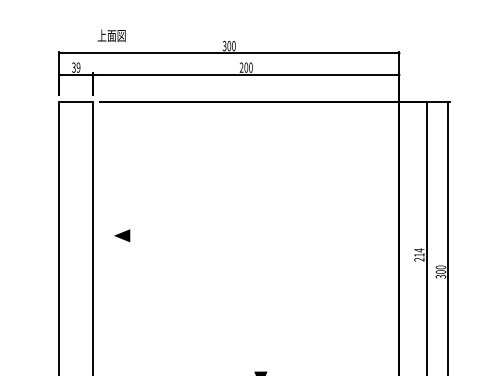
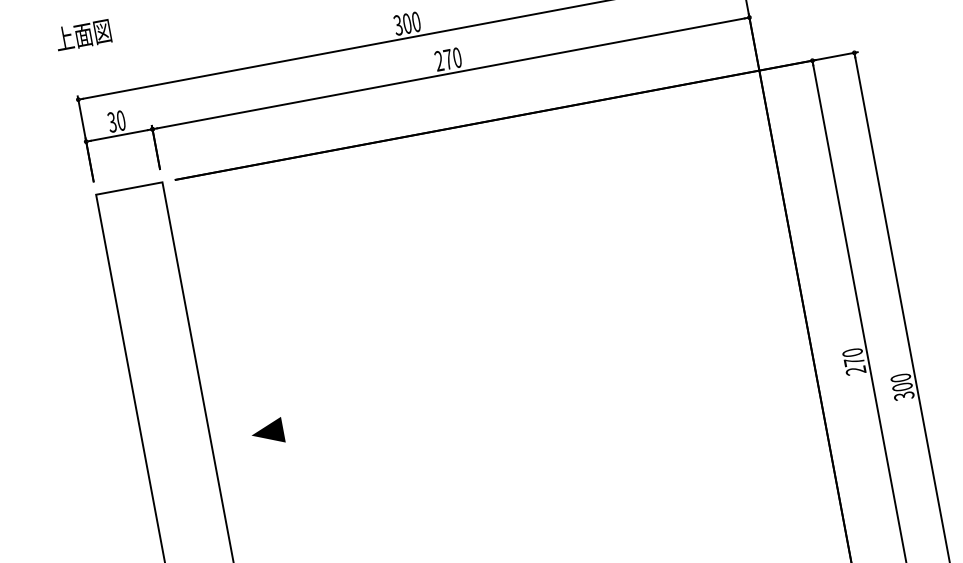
text: (111, 35) -> (82, 34), moved
text: (78, 67) -> (121, 120), 39 -> 30
text: (246, 67) -> (448, 59), 200 -> 270
text: (419, 252) -> (853, 356), 214 -> 270

